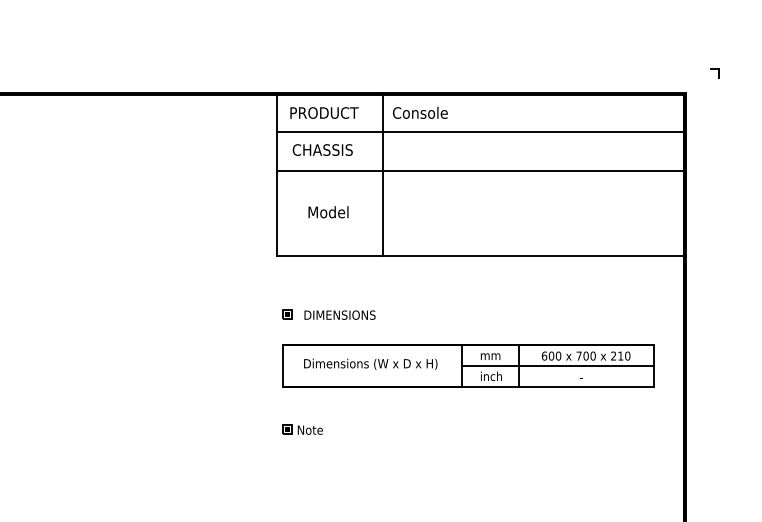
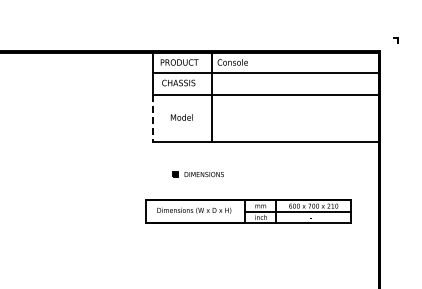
line: (277, 214) -> (153, 118), solid -> dashed
part: (327, 315) -> (197, 174), moved
part: (468, 365) -> (248, 211), moved
part: (302, 430) -> (167, 238), removed

